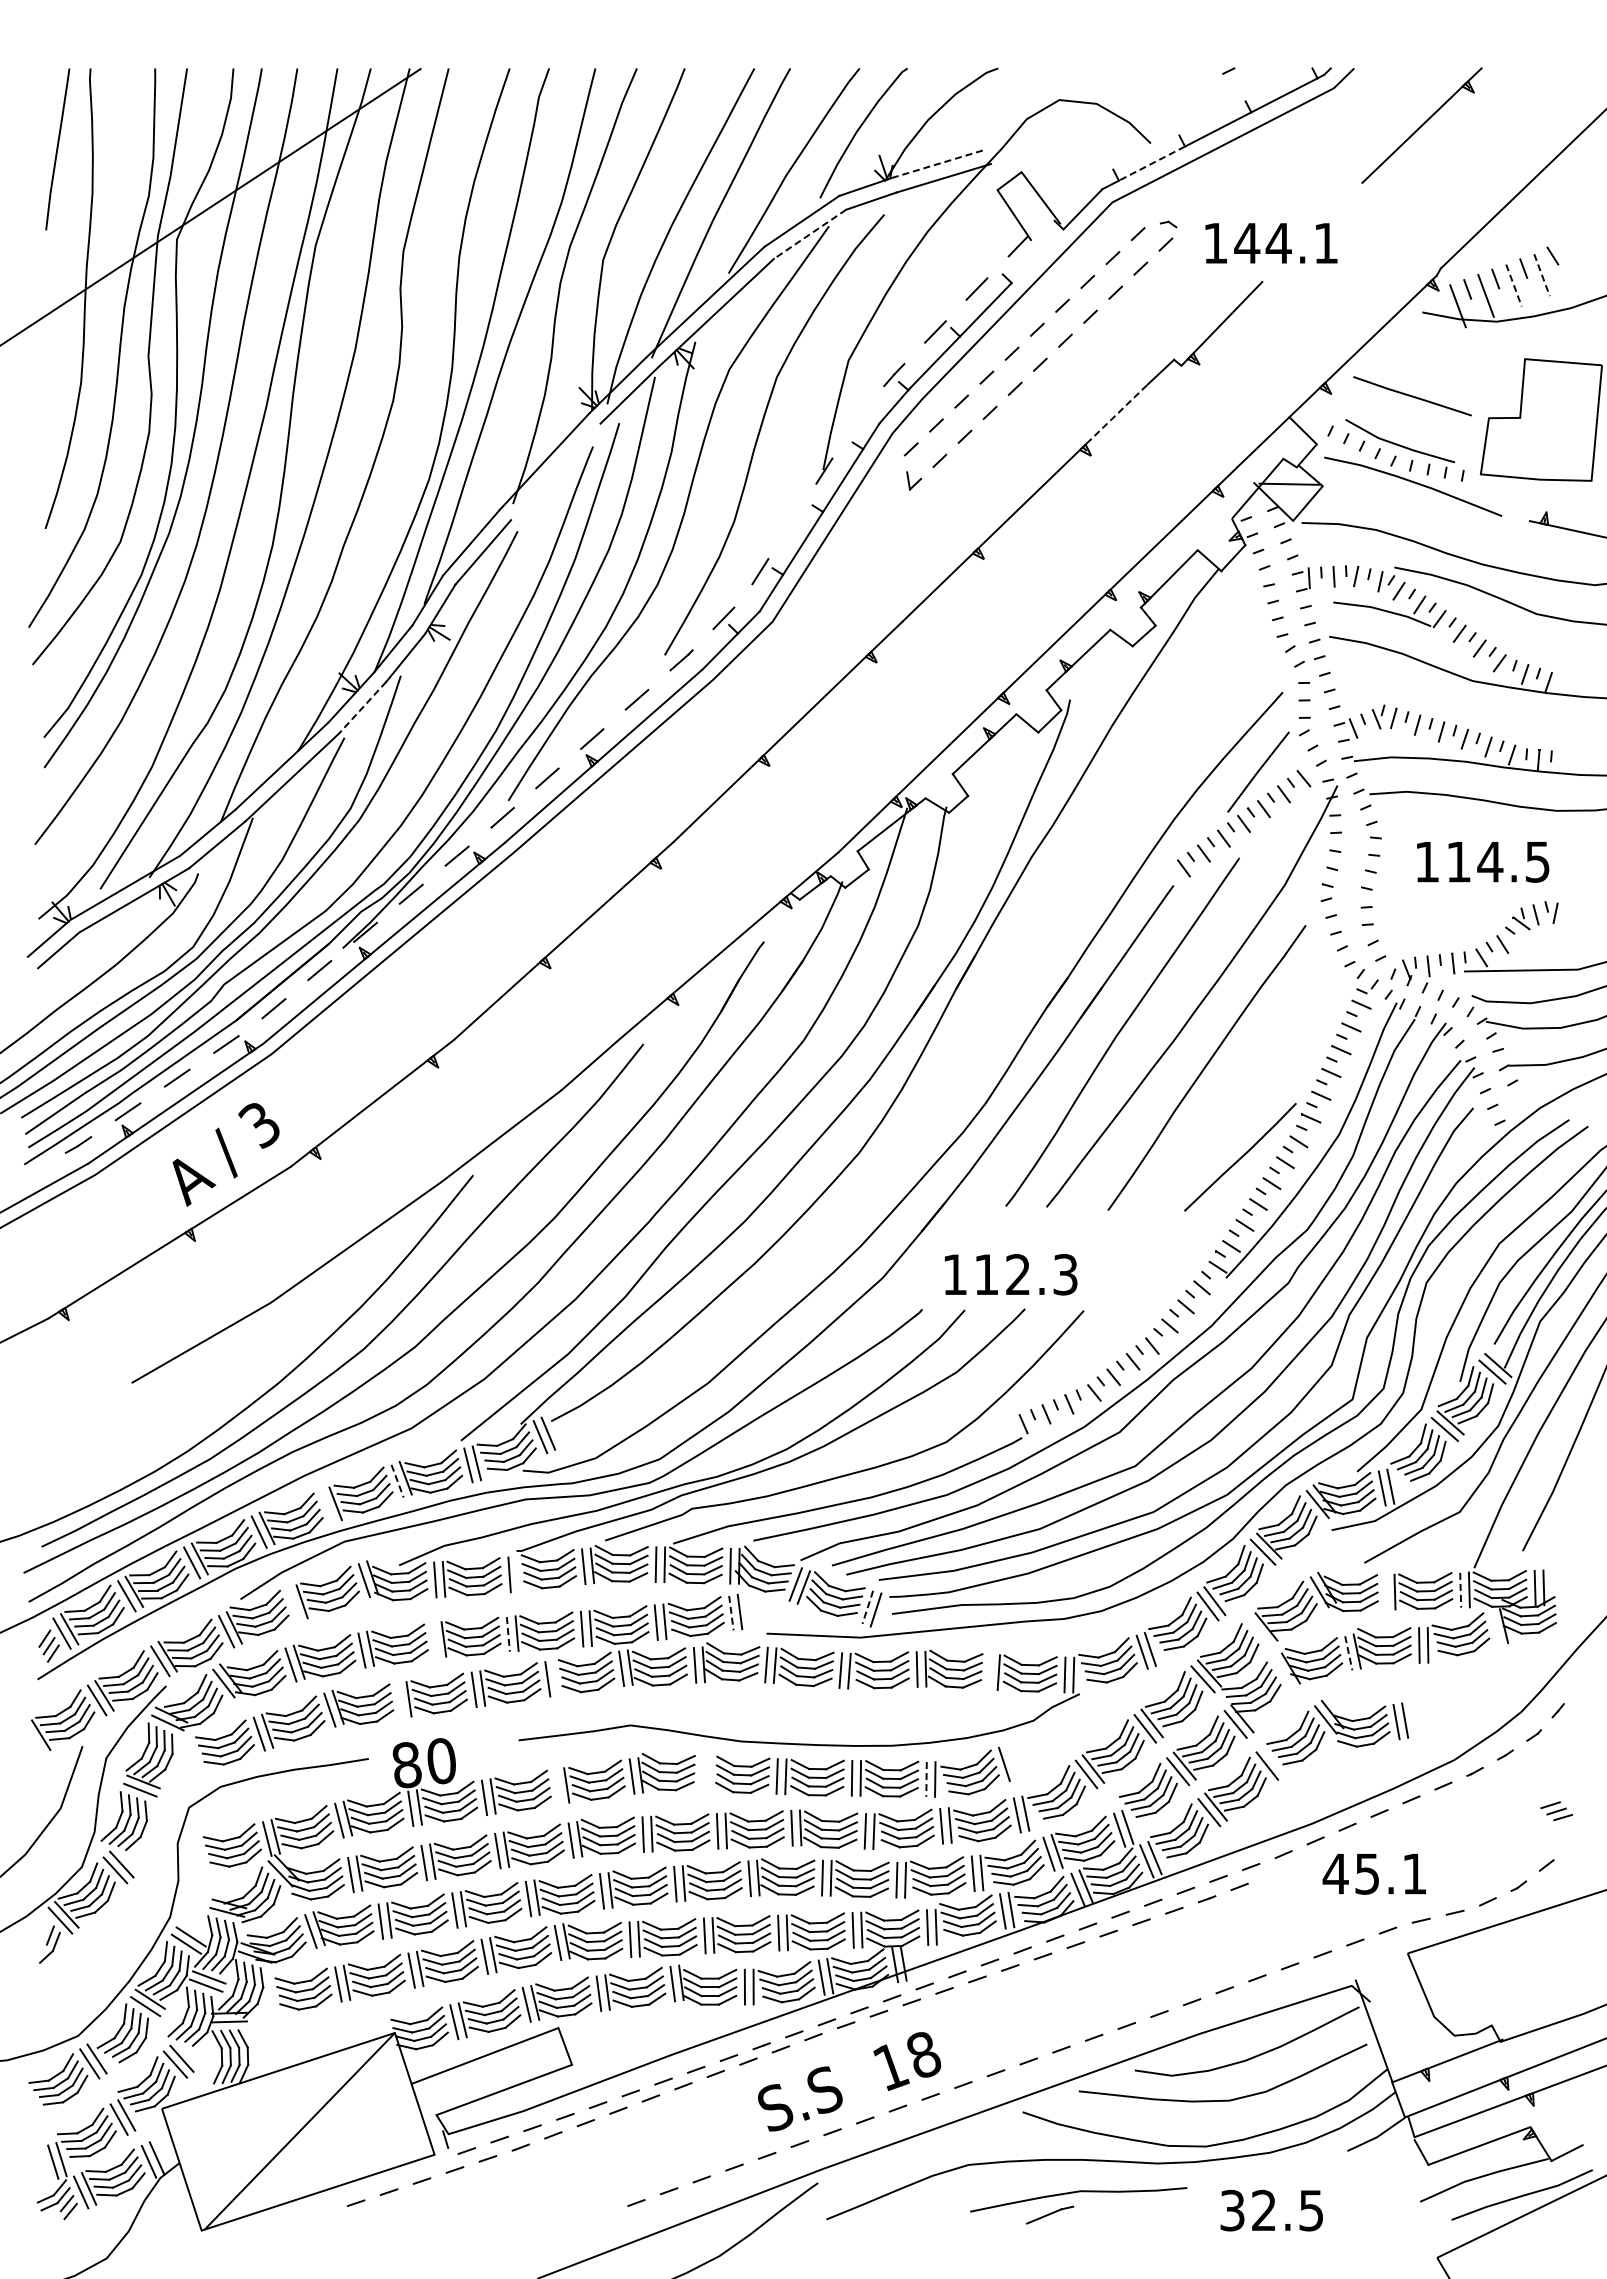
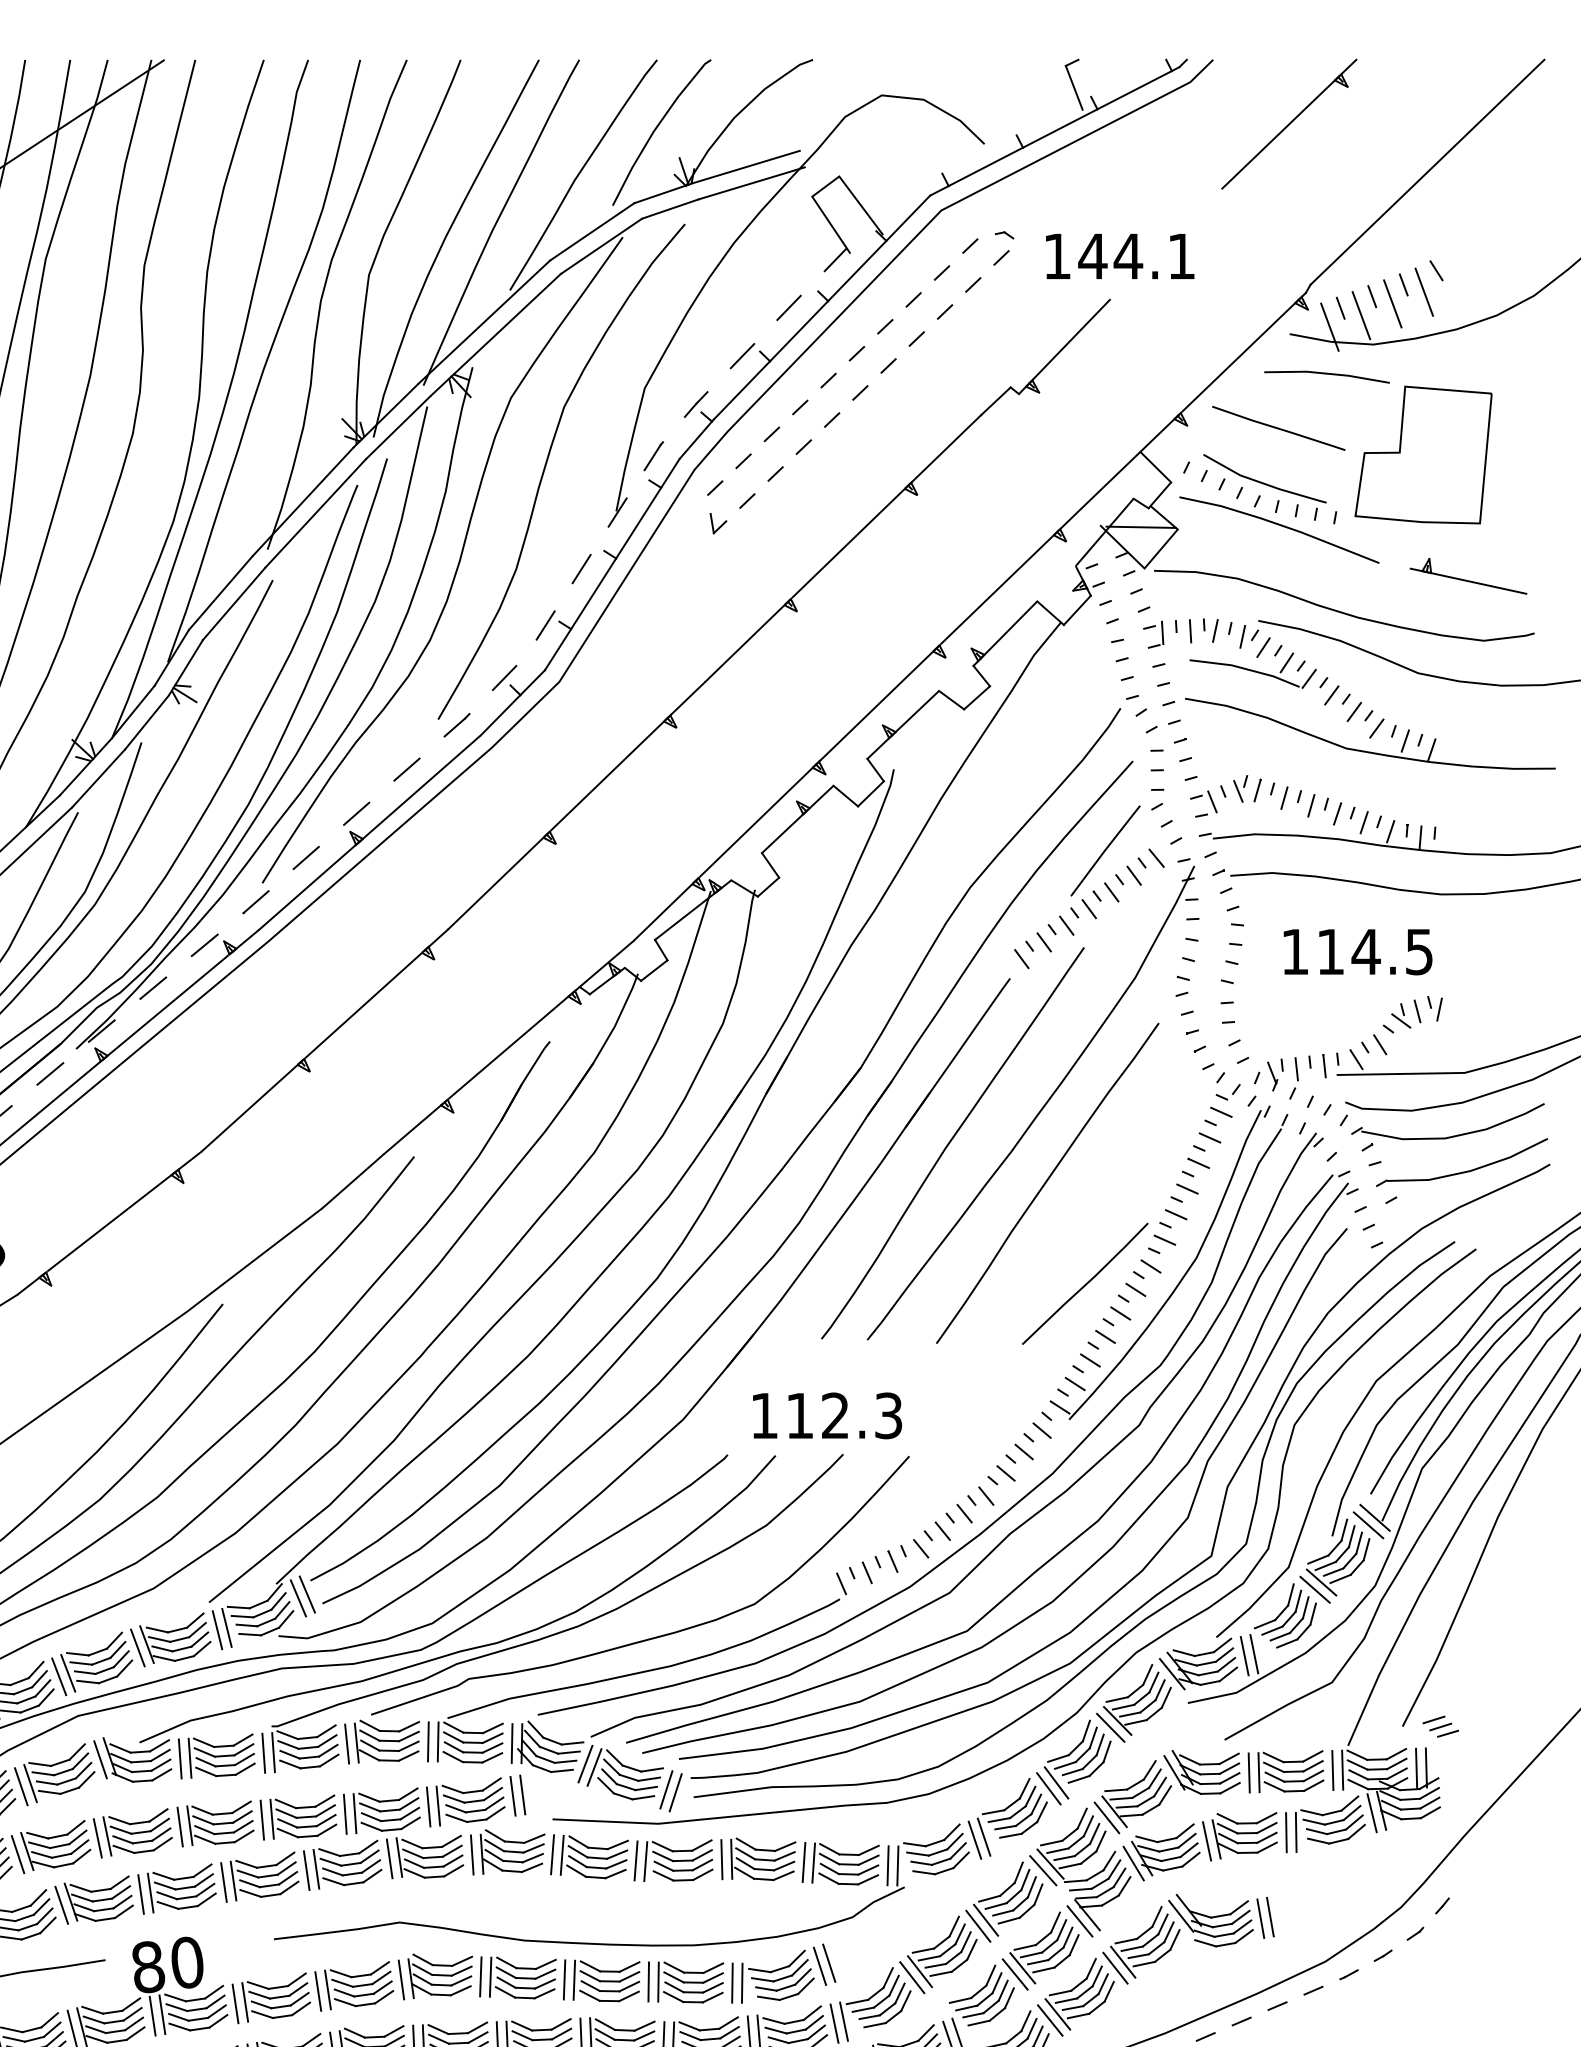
line: (1230, 92) -> (1074, 86), added
line: (939, 163) -> (746, 166), dashed -> solid
line: (1151, 163) -> (985, 166), dashed -> solid
line: (810, 234) -> (601, 246), dashed -> solid
line: (1037, 256) -> (857, 271), added
line: (1542, 275) -> (1424, 292), dashed -> solid
line: (1514, 286) -> (1393, 304), dashed -> solid
line: (1455, 348) -> (1327, 374), added
line: (1117, 414) -> (947, 448), dashed -> solid
line: (856, 420) -> (653, 455), added
line: (555, 471) -> (315, 512), added
line: (792, 520) -> (581, 568), added
line: (362, 707) -> (98, 778), dashed -> solid
part: (954, 1073) -> (763, 1189), added
line: (397, 1481) -> (137, 1648), dashed -> solid
line: (327, 1506) -> (59, 1676), added
line: (518, 1573) -> (273, 1751), added
line: (1460, 1590) -> (1332, 1770), dashed -> solid
line: (1385, 1592) -> (1248, 1773), added
line: (293, 1604) -> (20, 1786), added
line: (867, 1607) -> (666, 1789), dashed -> solid
line: (731, 1613) -> (513, 1796), dashed -> solid
line: (1495, 1628) -> (1371, 1813), added
line: (1259, 1631) -> (1106, 1816), added
line: (508, 1634) -> (262, 1820), dashed -> solid
line: (434, 1640) -> (179, 1827), added
line: (1348, 1653) -> (1206, 1841), dashed -> solid
line: (990, 1671) -> (804, 1861), added
line: (1283, 1672) -> (1133, 1863), added
line: (555, 1677) -> (315, 1868), added
line: (400, 1700) -> (141, 1894), added
line: (1273, 1760) -> (1122, 1961), added
line: (1012, 1761) -> (829, 1963), added
line: (702, 1773) -> (480, 1976), added
line: (711, 1773) -> (490, 1976), added
line: (926, 1779) -> (732, 1983), dashed -> solid
line: (557, 1786) -> (317, 1991), added
part: (1556, 1811) -> (1440, 1726), moved

